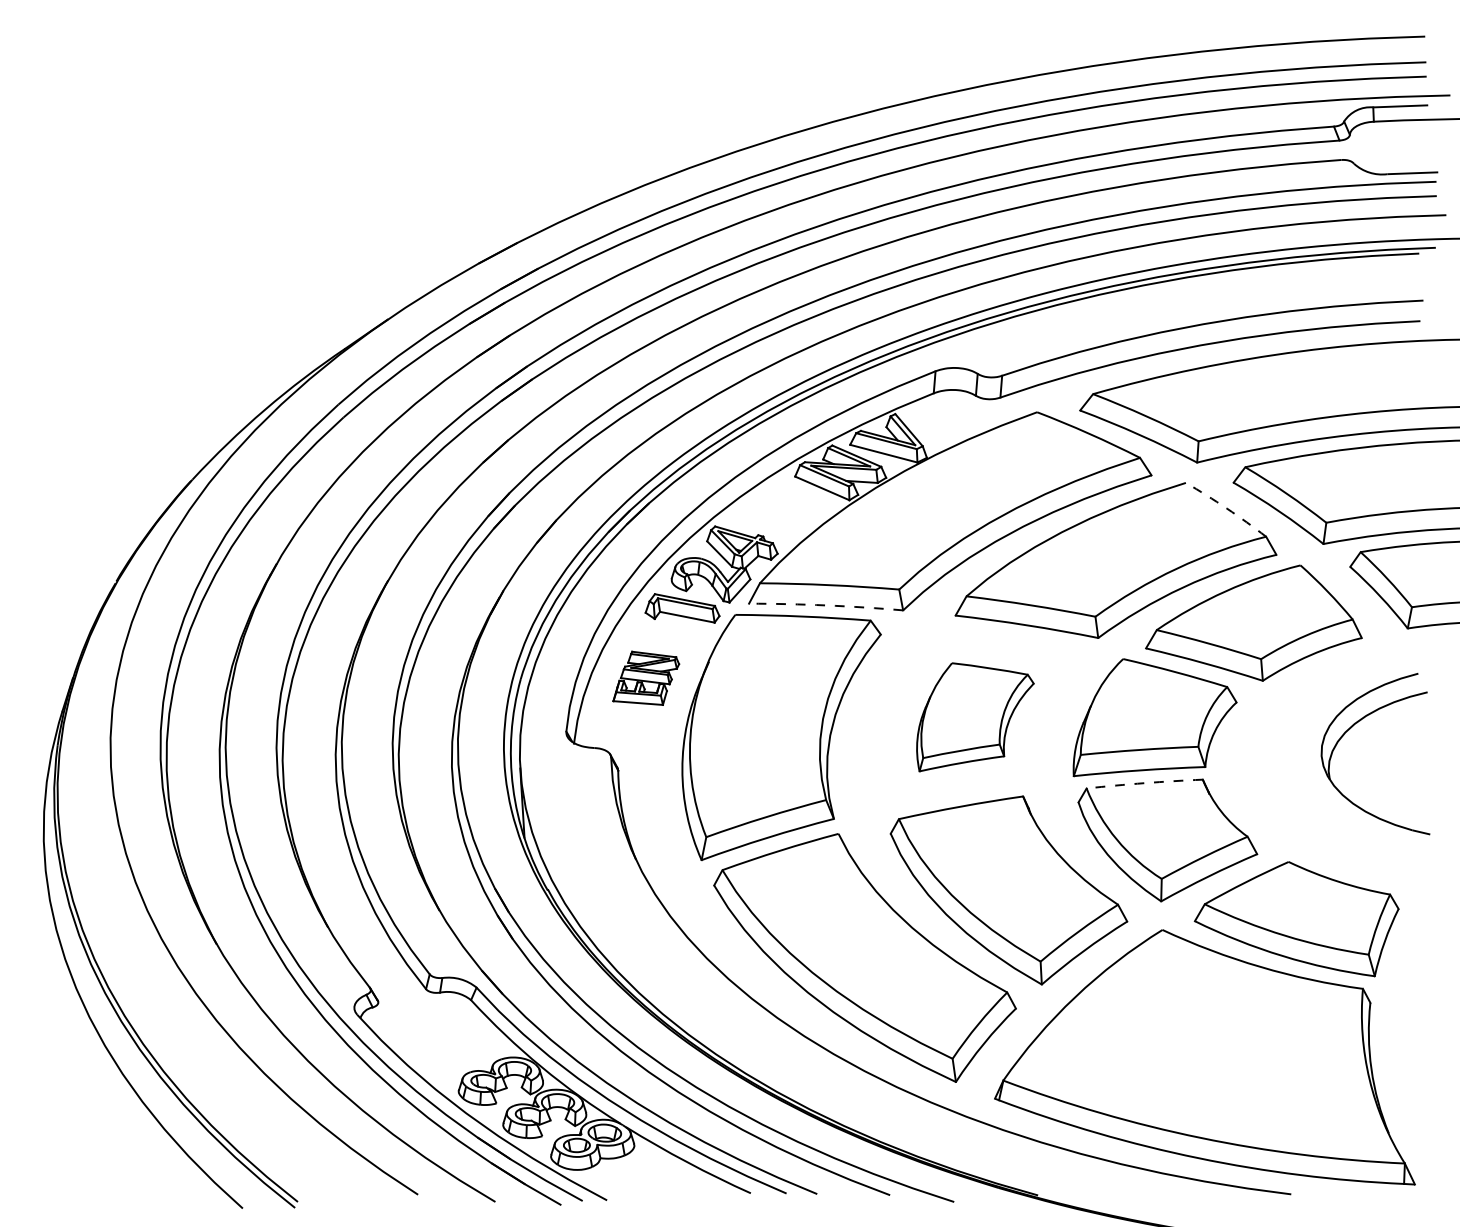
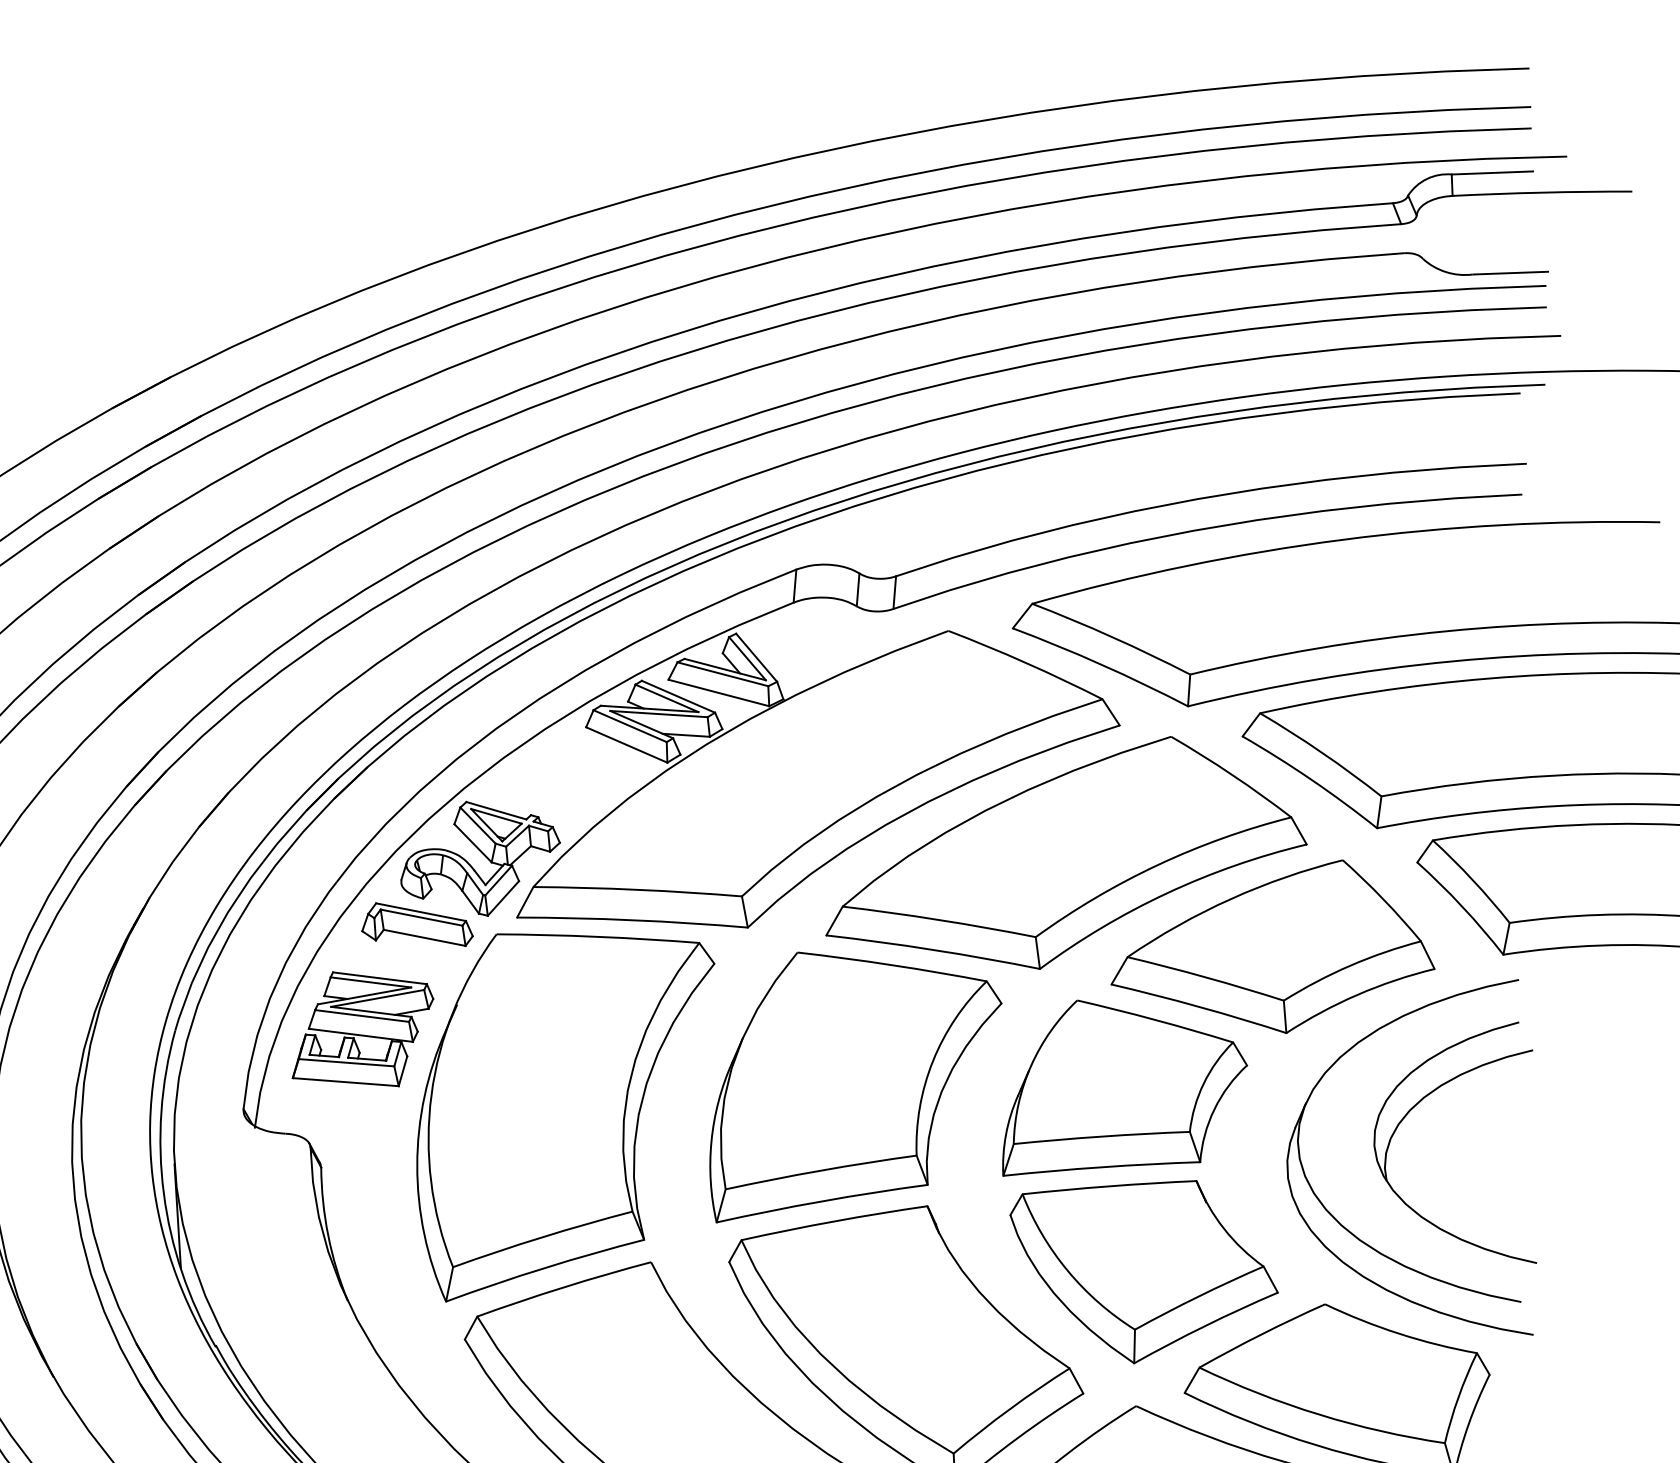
arc: (1226, 508) -> (1231, 775), dashed -> solid
arc: (826, 605) -> (633, 920), dashed -> solid
part: (646, 678) -> (363, 1029), size x1.43
part: (975, 717) -> (856, 1087), size x1.67
arc: (1144, 783) -> (1109, 1186), dashed -> solid
part: (1304, 811) -> (1348, 1228), added

